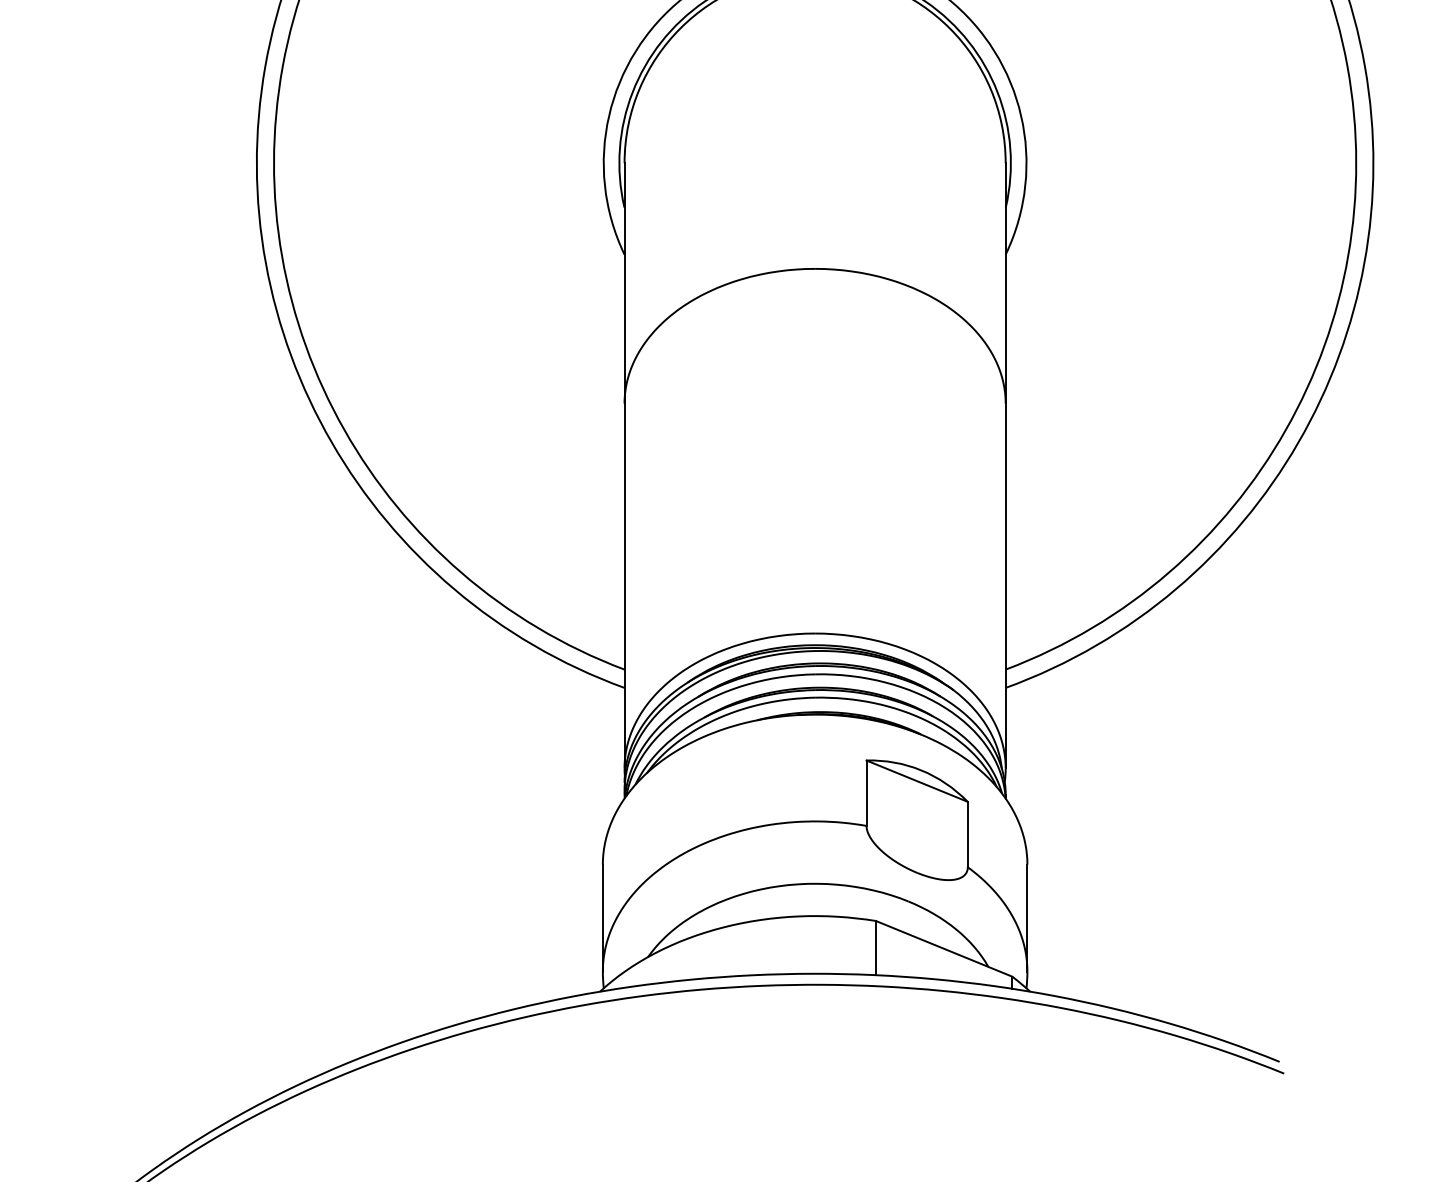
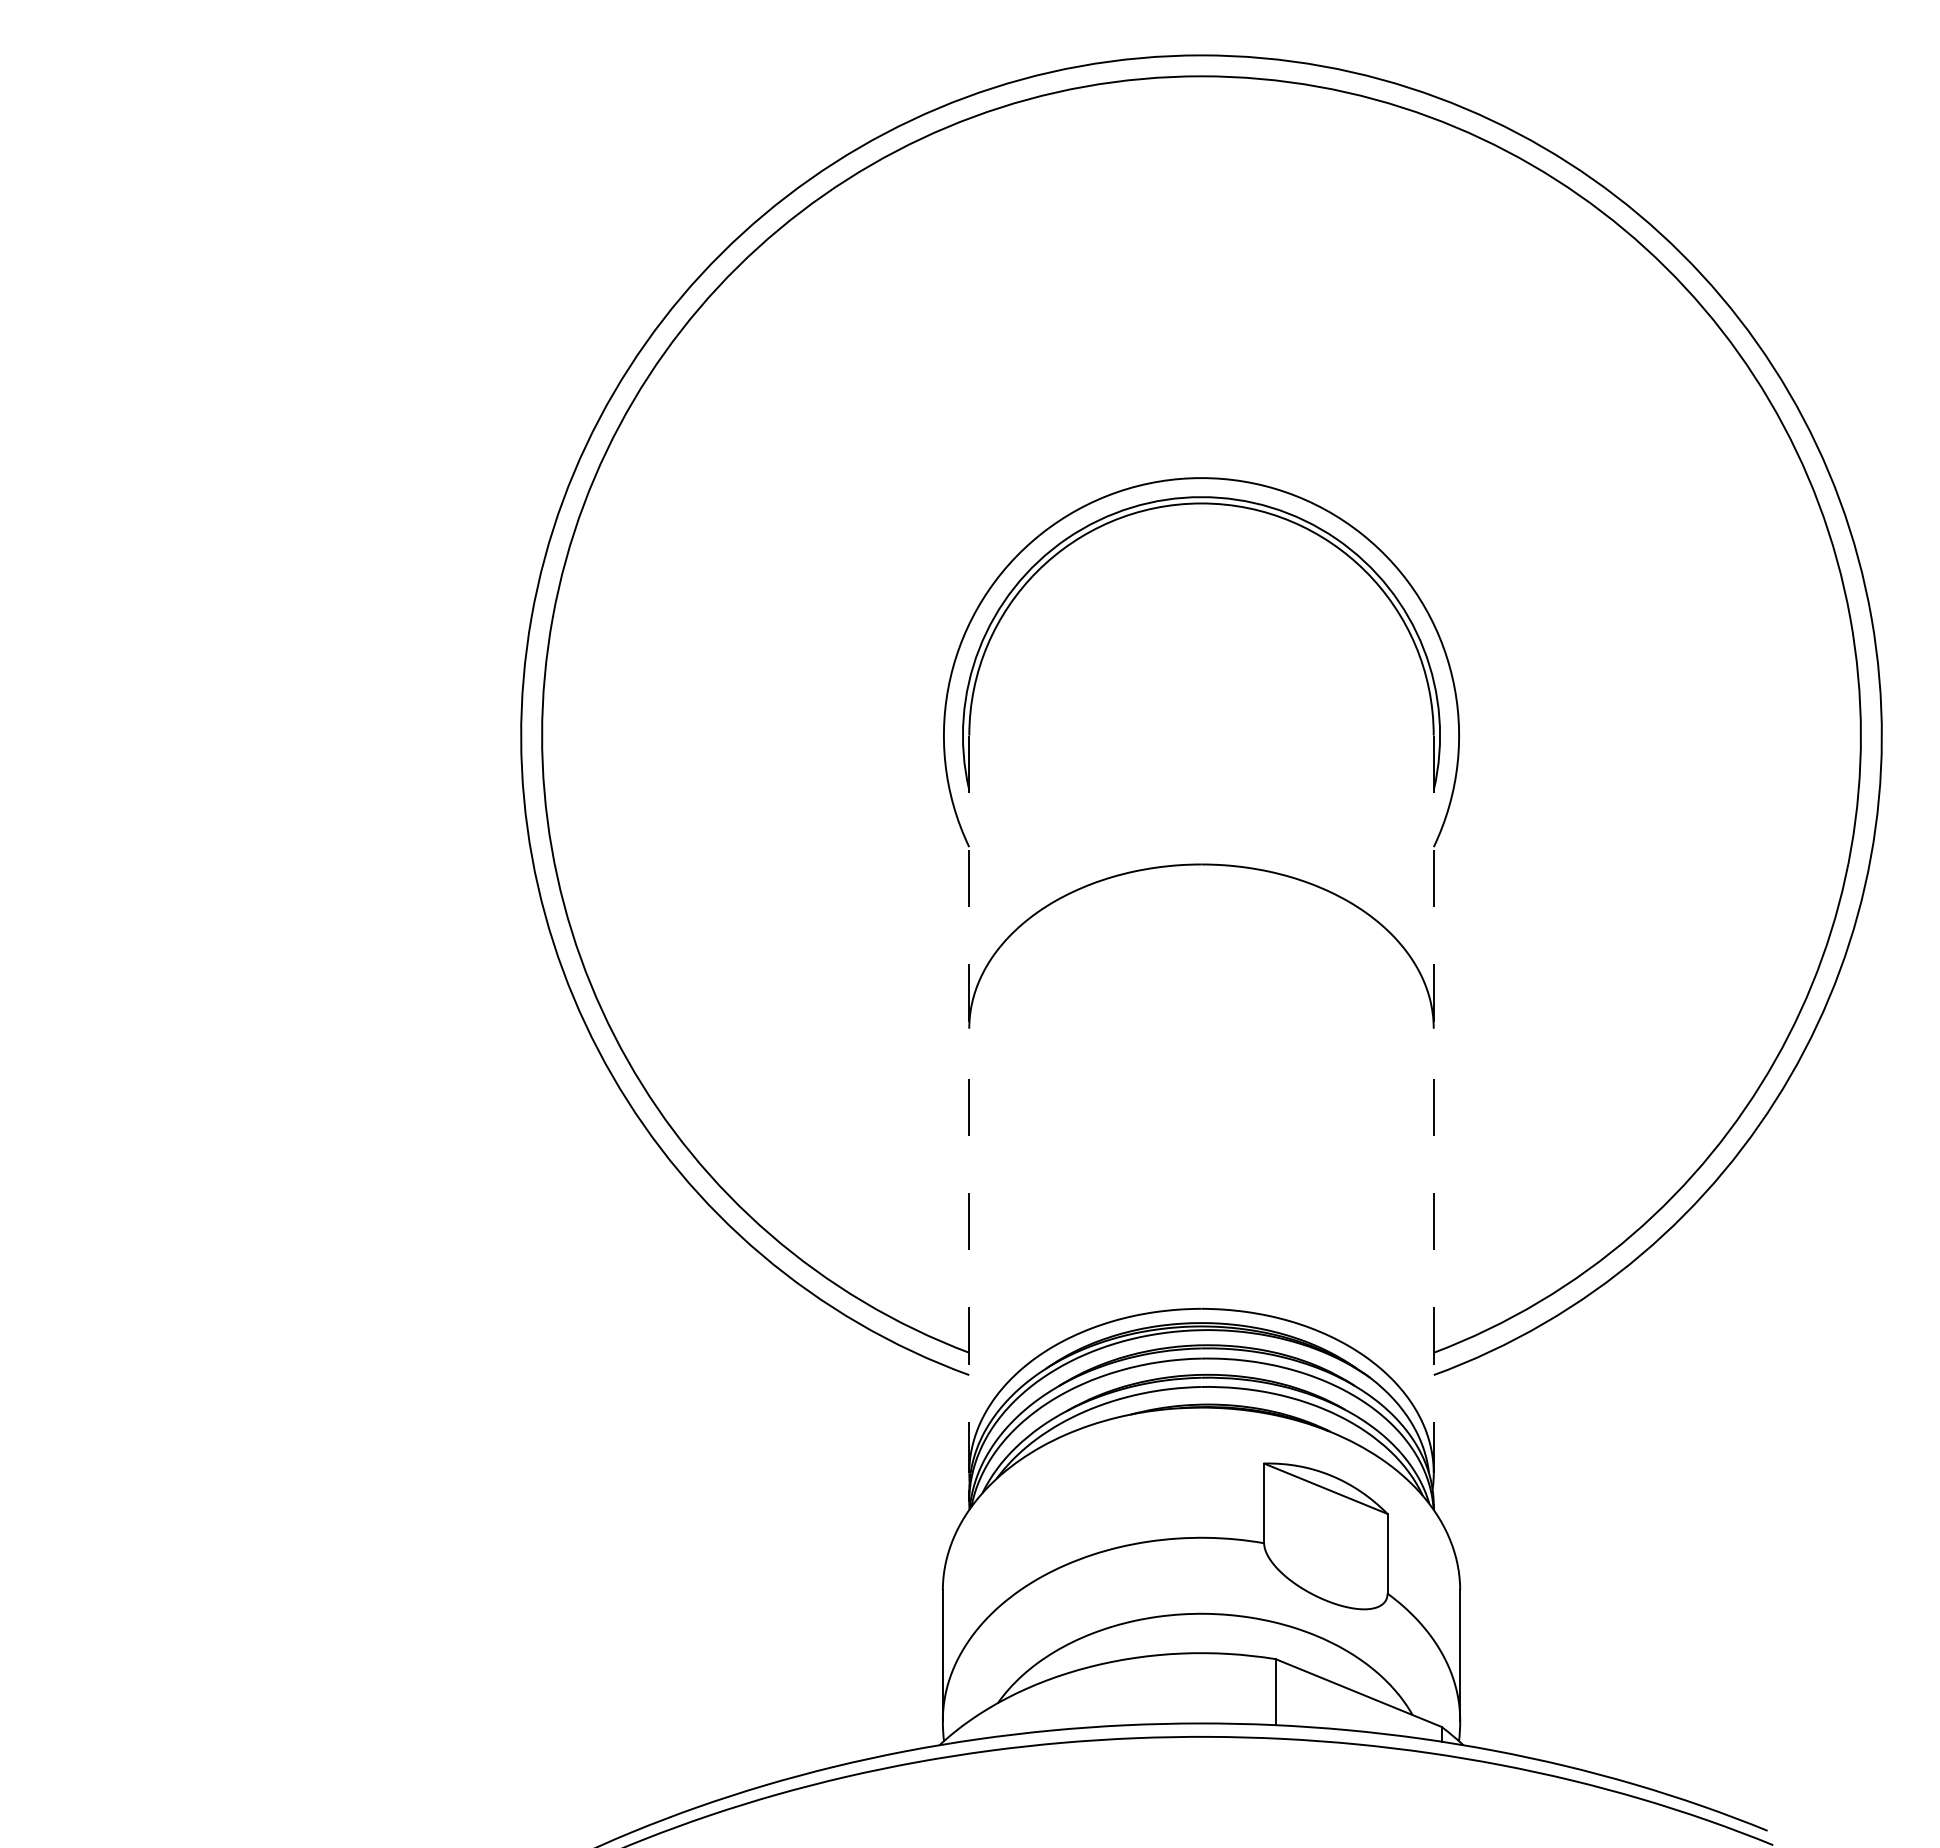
line: (624, 465) -> (969, 1104), solid -> dashed
line: (1005, 465) -> (1433, 1104), solid -> dashed

